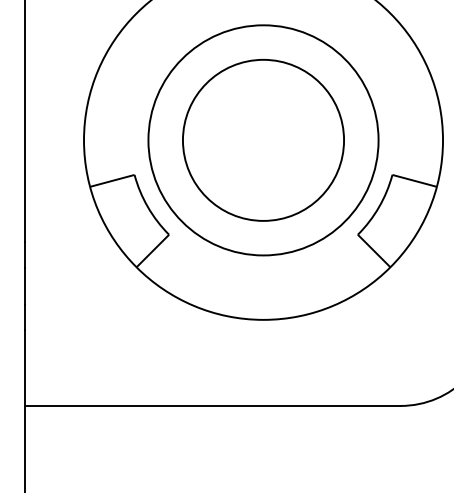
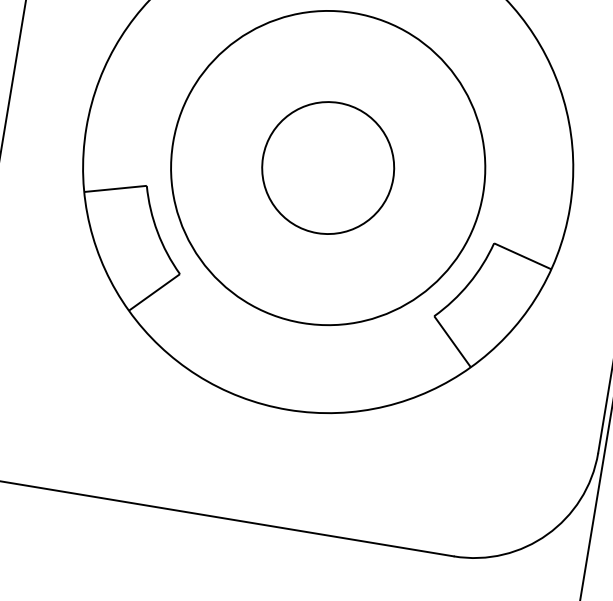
circle: (263, 139) -> (328, 166), size x0.6

